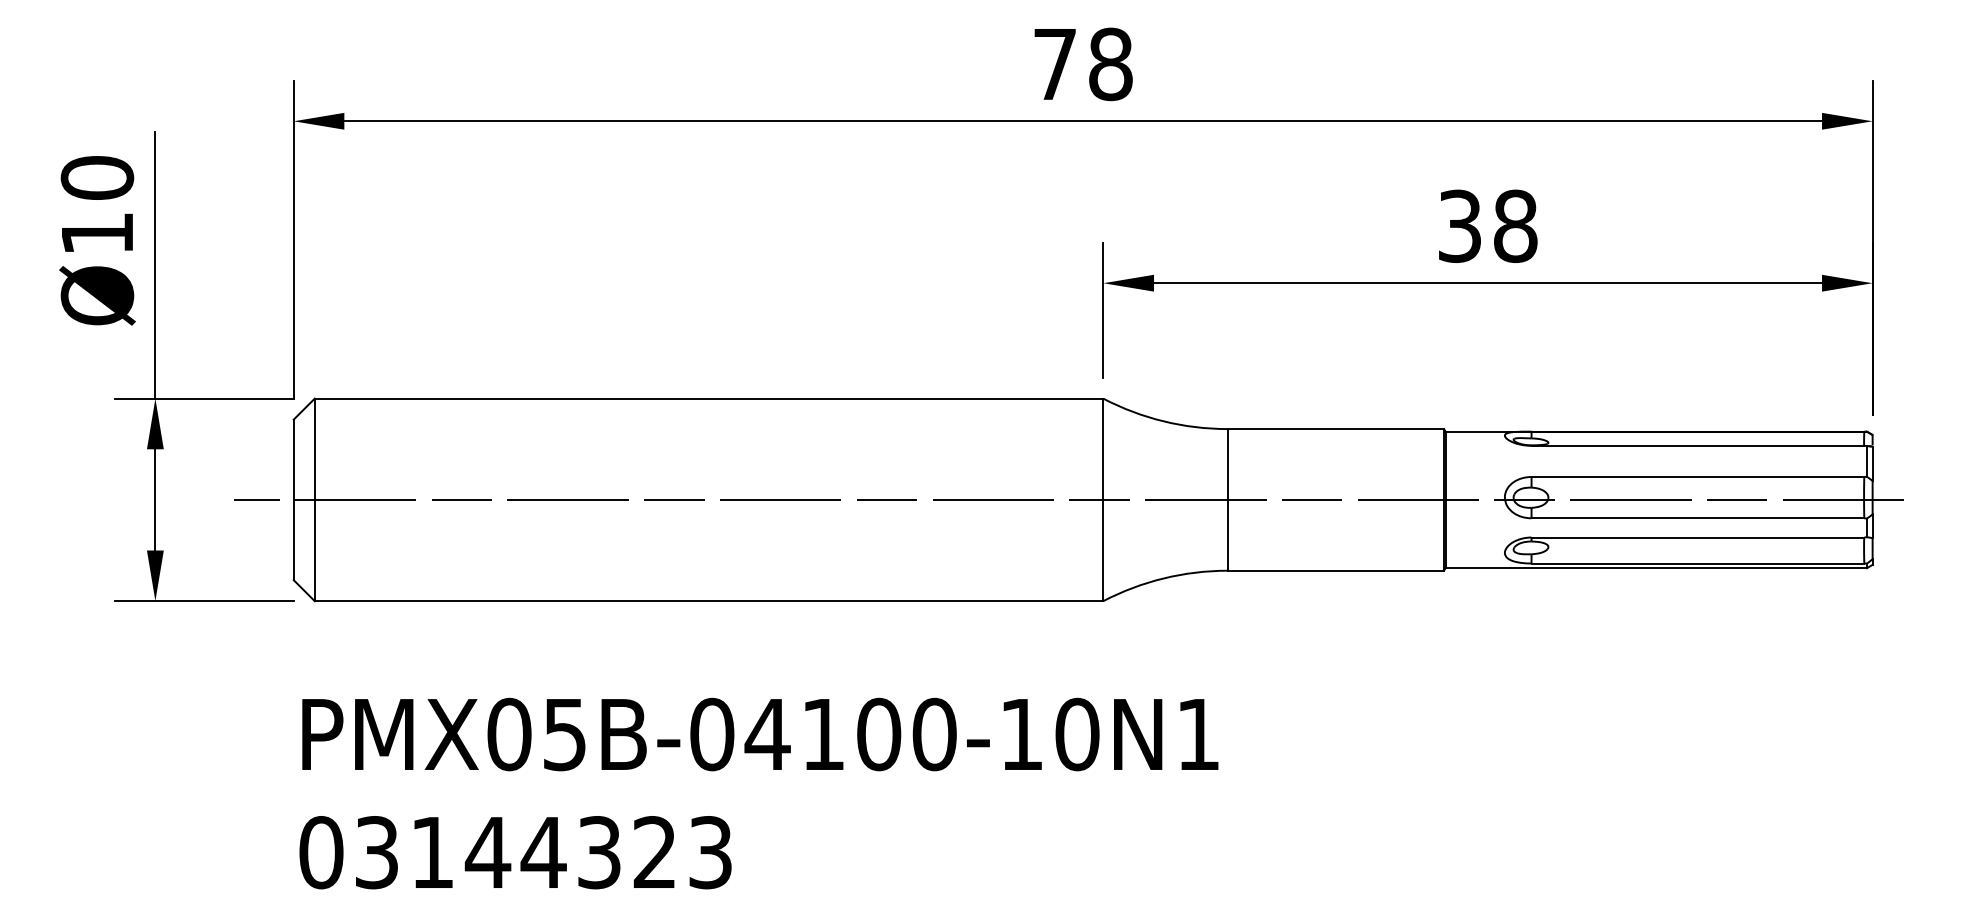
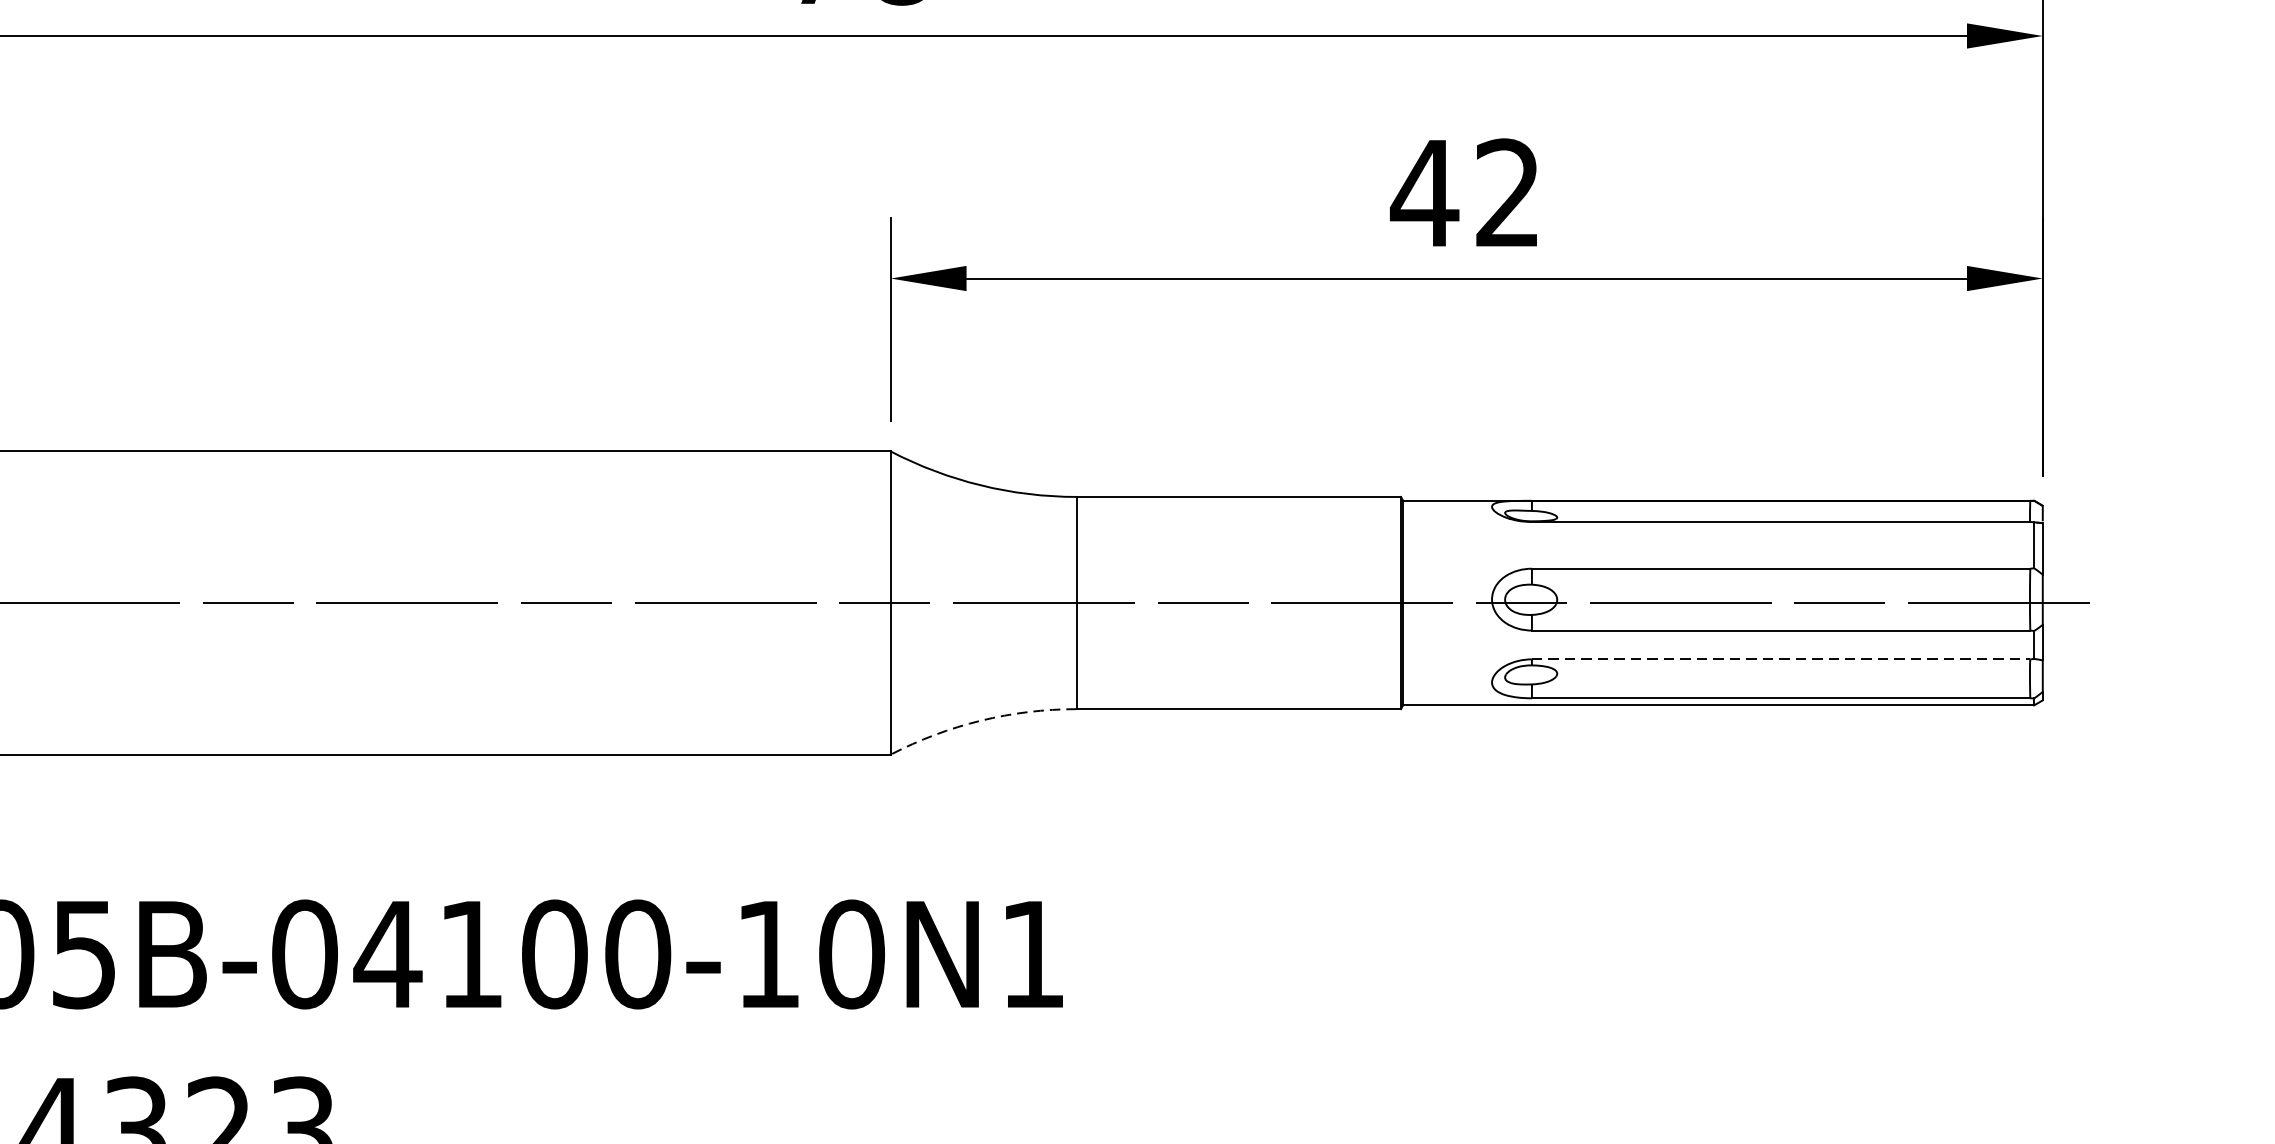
text: (1486, 226) -> (1464, 193), 38 -> 42
line: (1698, 537) -> (1782, 659), solid -> dashed
arc: (1163, 578) -> (980, 720), solid -> dashed

